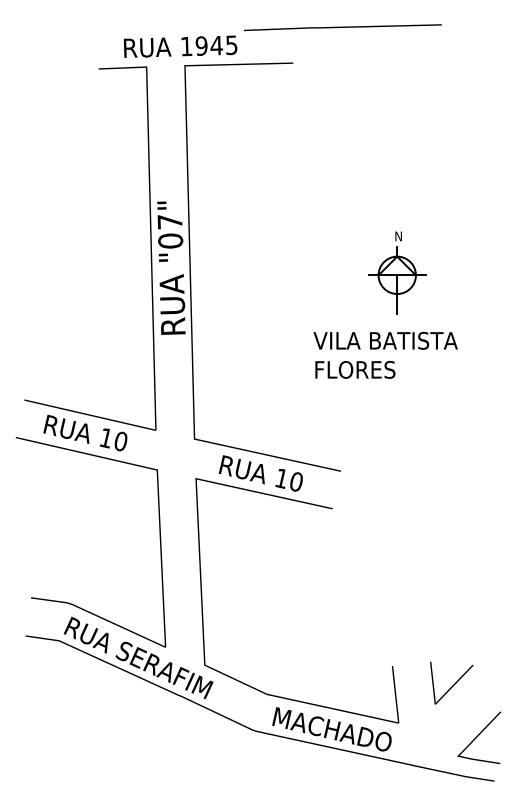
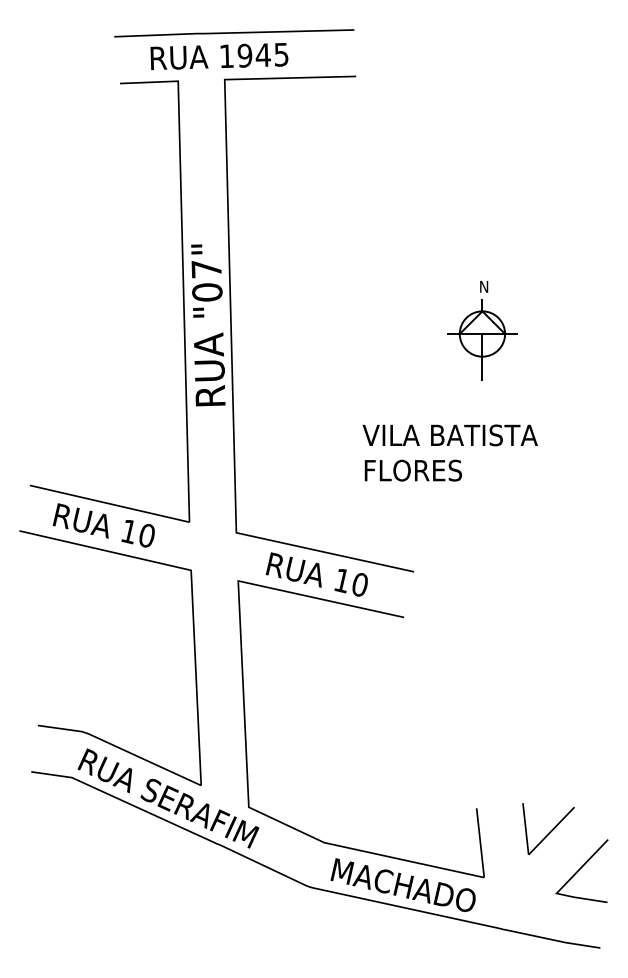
line: (342, 27) -> (233, 33), moved
text: (385, 354) -> (449, 451), moved
line: (478, 736) -> (581, 869), moved

